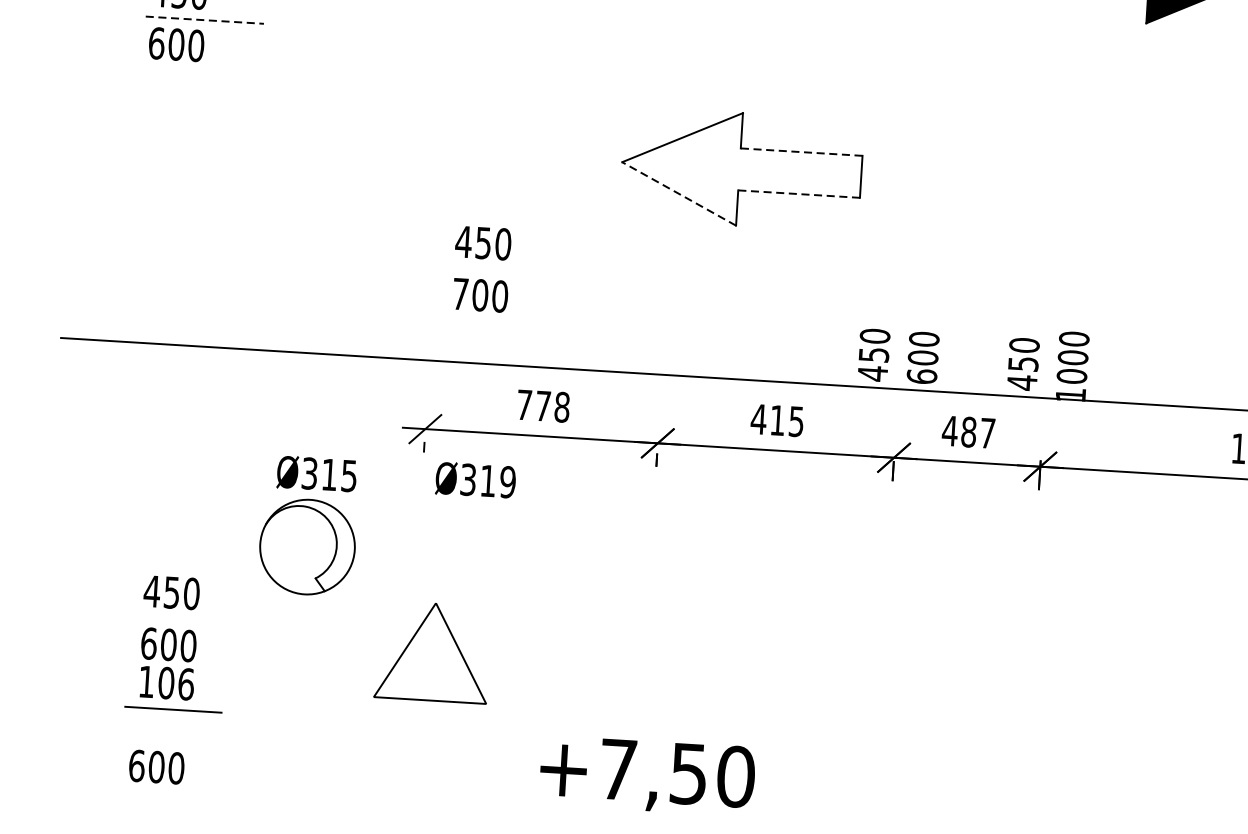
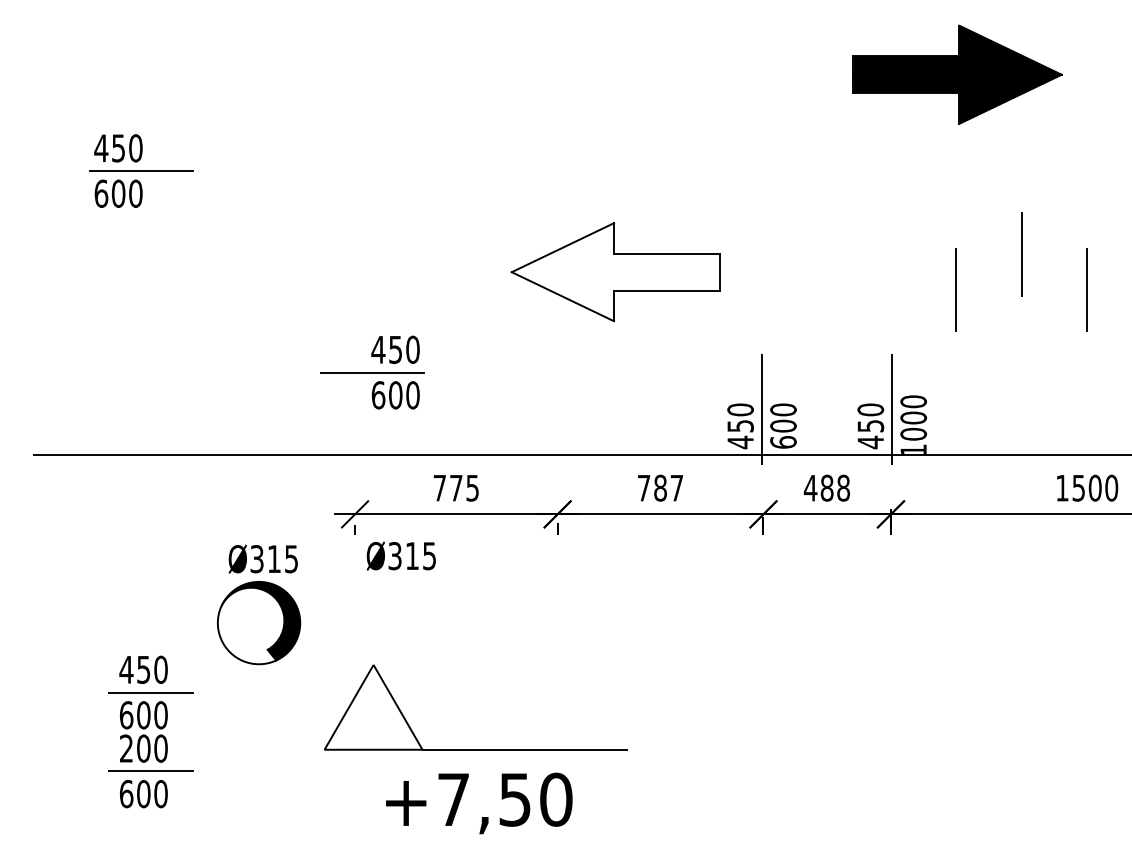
line: (205, 20) -> (142, 171), dashed -> solid
line: (801, 151) -> (666, 253), dashed -> solid
line: (1208, 177) -> (1021, 254), added
line: (678, 193) -> (562, 296), dashed -> solid
line: (798, 194) -> (666, 290), dashed -> solid
line: (1131, 213) -> (956, 289), added
line: (455, 267) -> (372, 372), added
text: (460, 294) -> (378, 395), 700 -> 600
line: (900, 337) -> (762, 409), added
line: (1049, 346) -> (892, 409), added
text: (562, 406) -> (472, 487), 778 -> 775
text: (776, 419) -> (659, 487), 415 -> 787
text: (987, 432) -> (843, 487), 487 -> 488
text: (507, 481) -> (429, 555), Ø319 -> Ø315
fill: (309, 544) -> (260, 620), added
line: (179, 619) -> (151, 692), added
text: (166, 682) -> (143, 748), 106 -> 200
line: (603, 710) -> (524, 749), added
text: (156, 767) -> (143, 794), moved
text: (647, 775) -> (479, 803), moved

